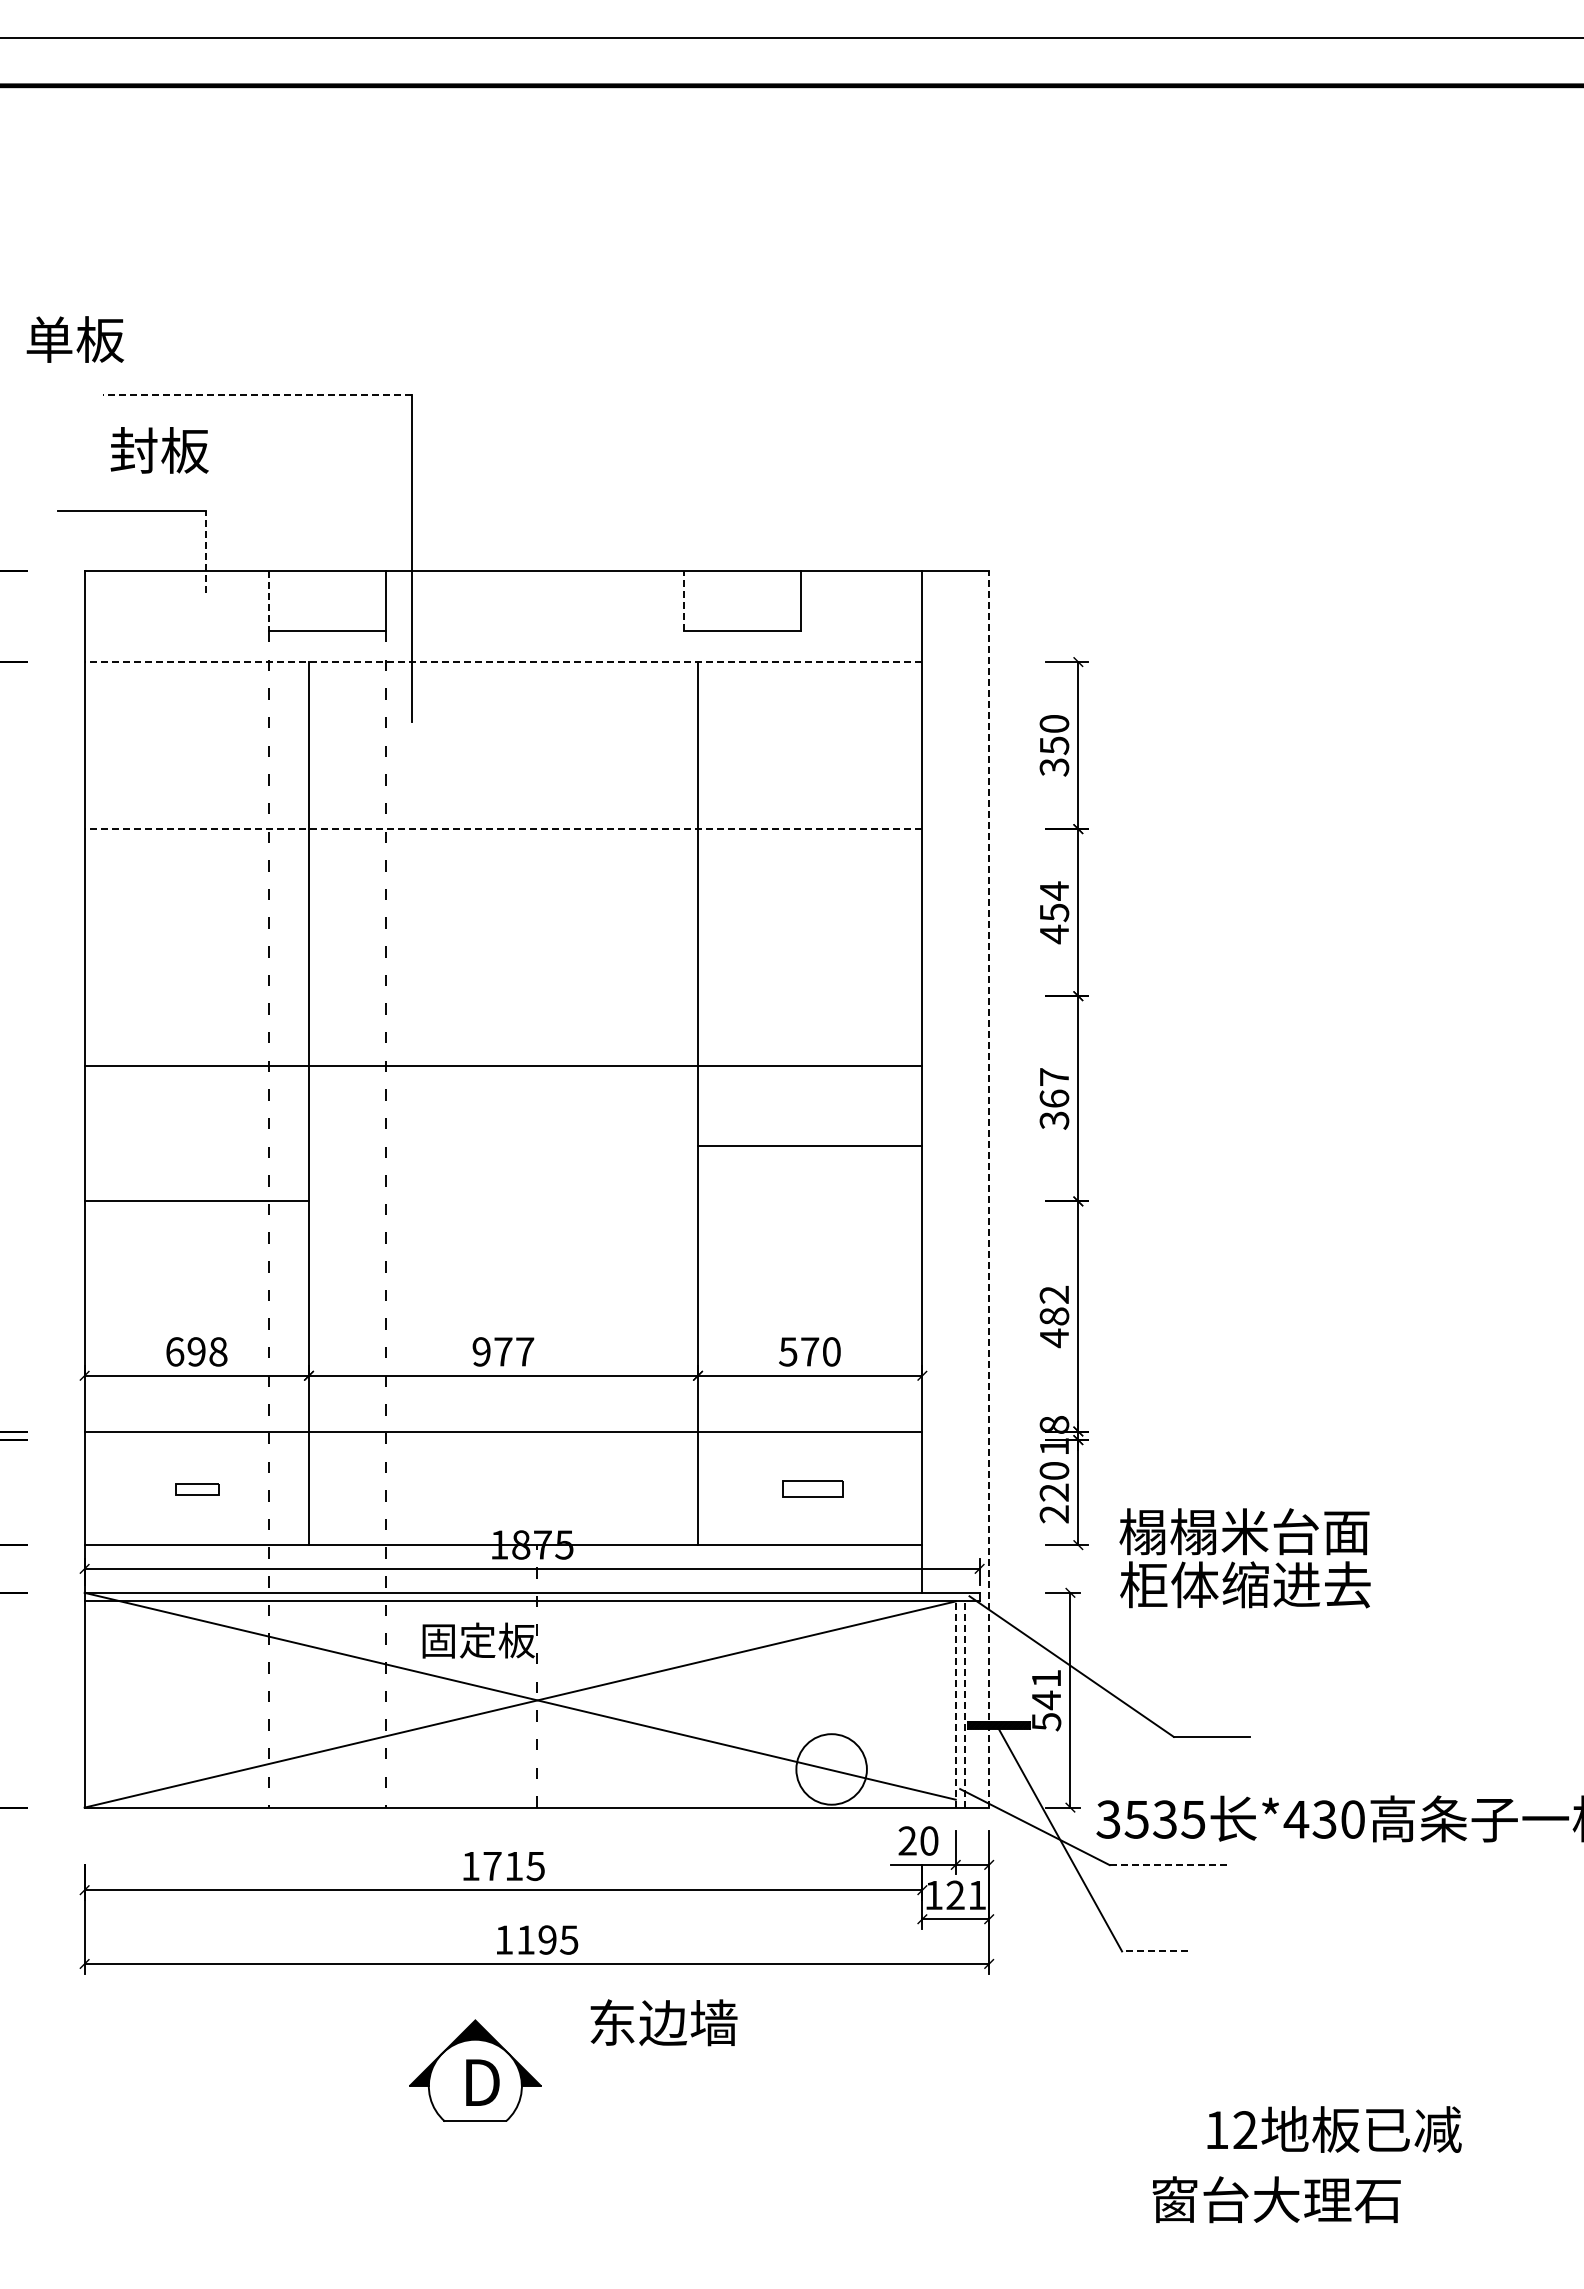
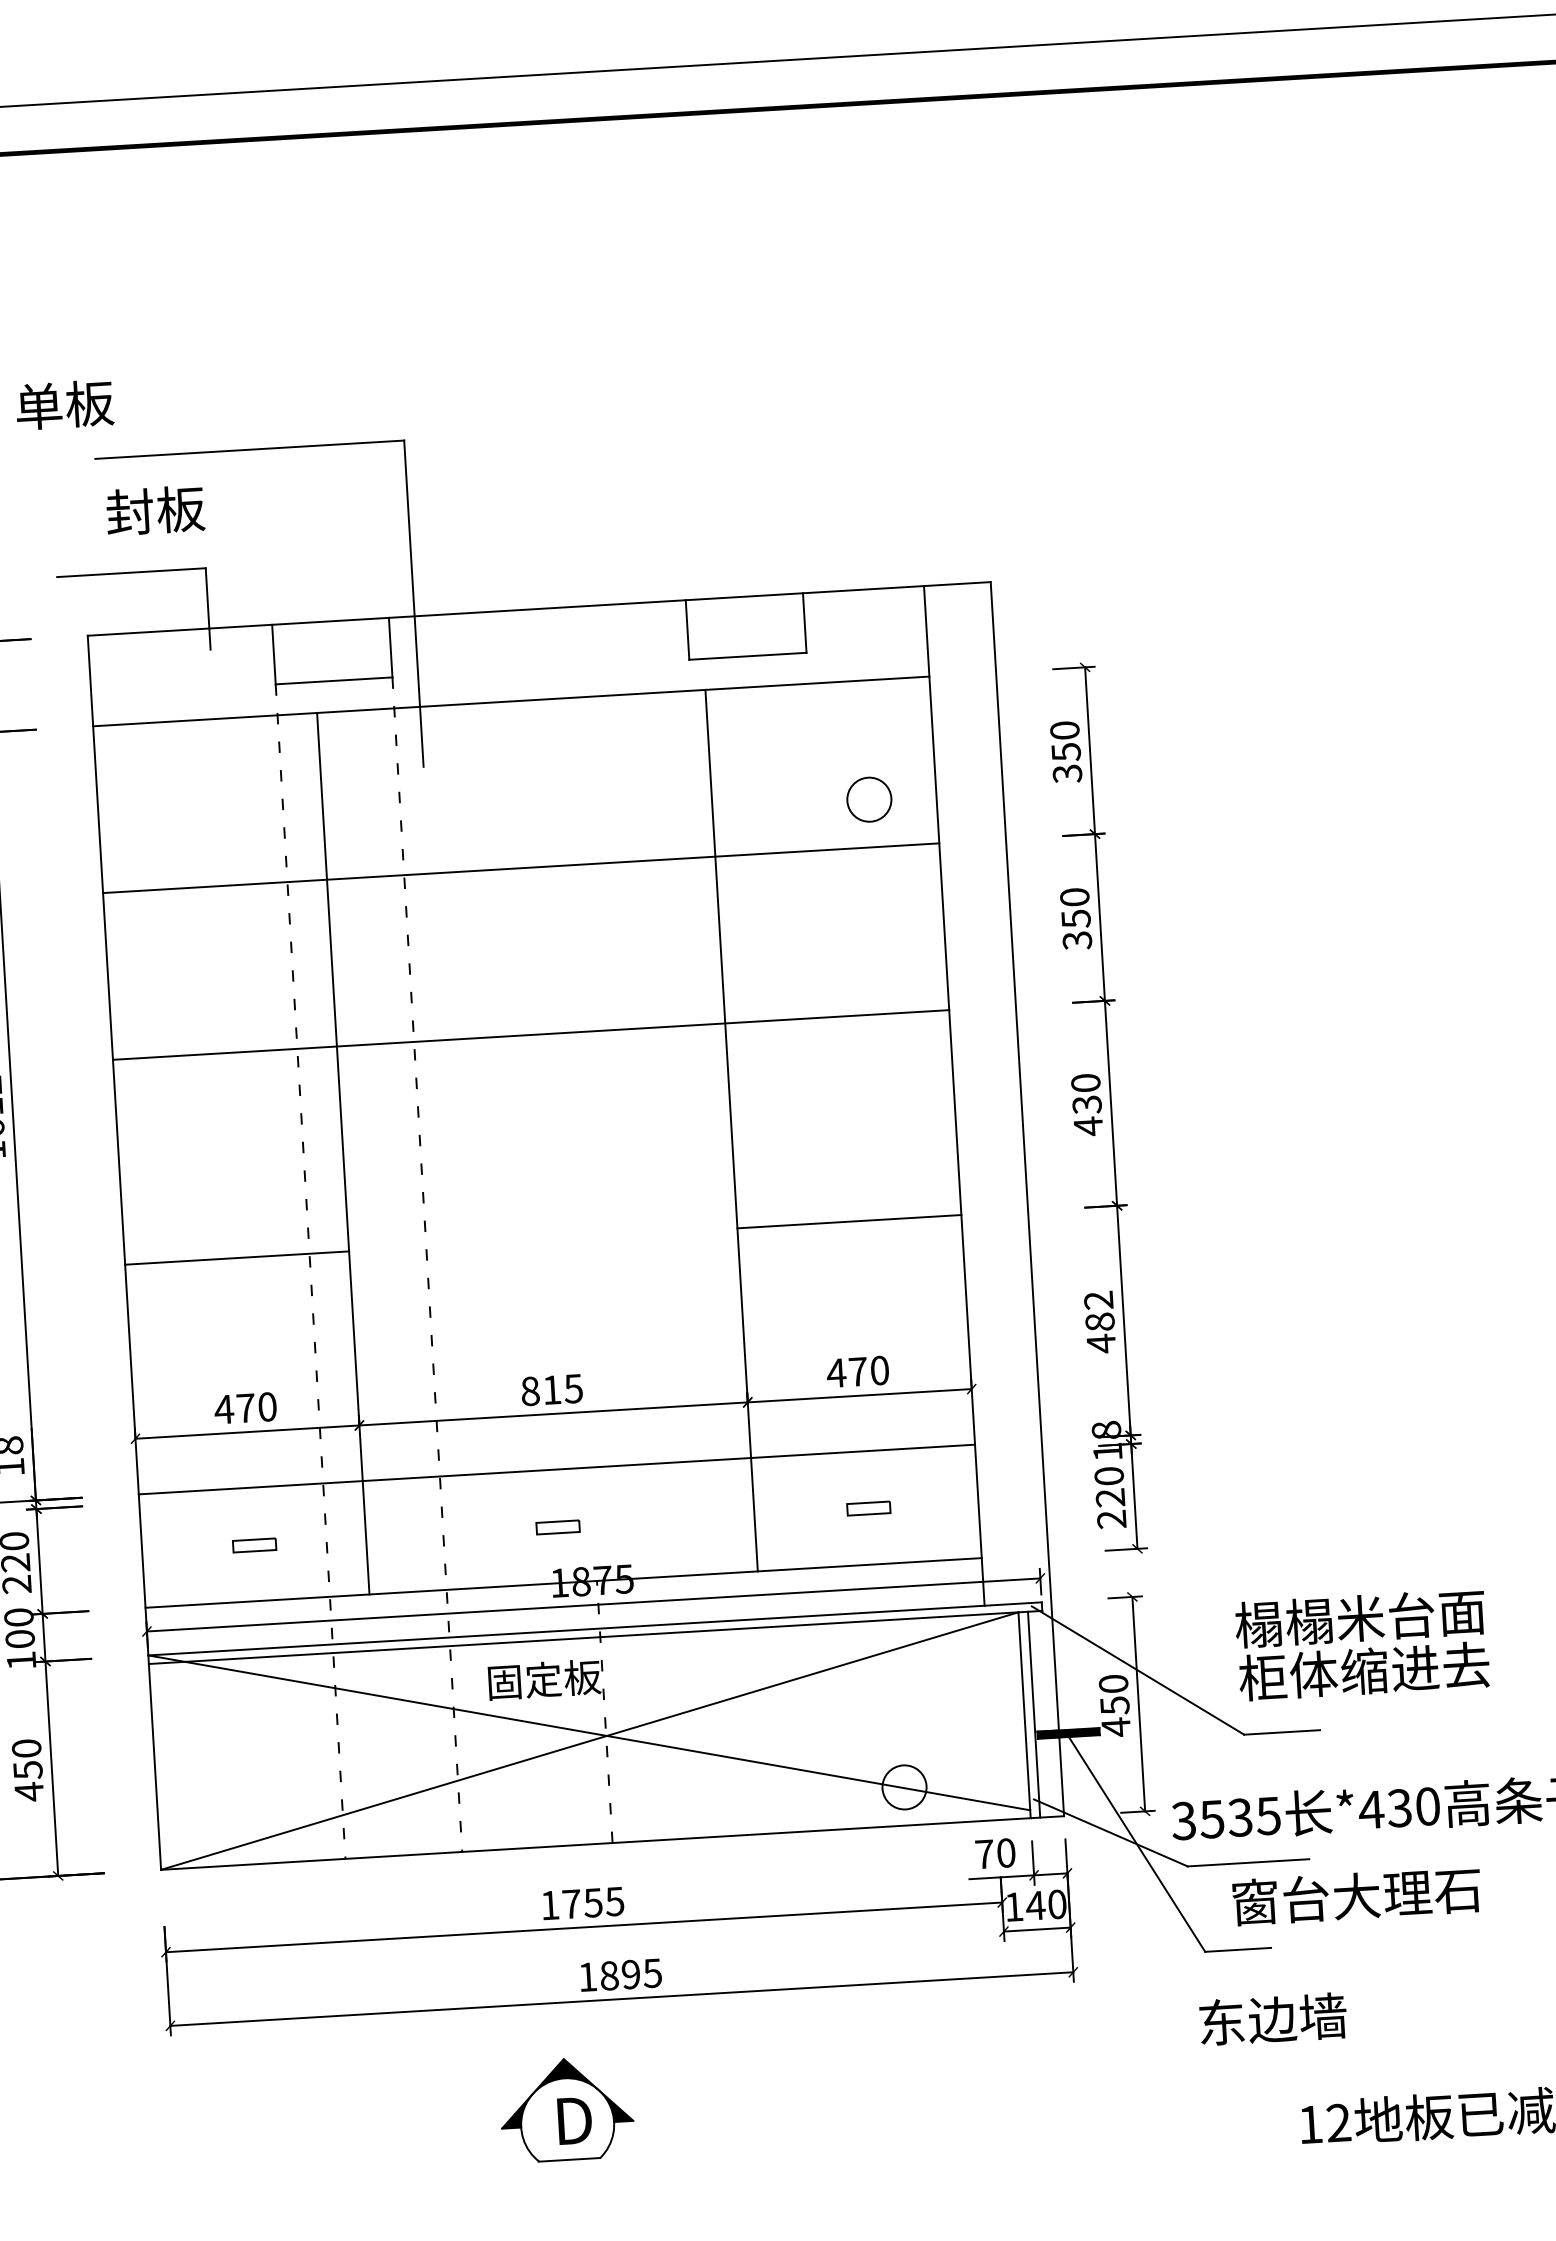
line: (257, 395) -> (249, 449), dashed -> solid
line: (206, 551) -> (208, 608), dashed -> solid
line: (269, 601) -> (274, 654), dashed -> solid
line: (683, 601) -> (687, 630), dashed -> solid
line: (503, 662) -> (511, 701), dashed -> solid
circle: (855, 781) -> (869, 799), added
line: (503, 829) -> (521, 868), dashed -> solid
text: (1054, 912) -> (1076, 918), 454 -> 350
line: (503, 1066) -> (531, 1035), moved
text: (1054, 1099) -> (1087, 1105), 367 -> 430
line: (810, 1146) -> (849, 1221), moved
line: (989, 1189) -> (1027, 1199), dashed -> solid
text: (196, 1351) -> (245, 1407), 698 -> 470
text: (503, 1351) -> (552, 1389), 977 -> 815
text: (788, 1351) -> (836, 1372), 570 -> 470
part: (812, 1488) -> (868, 1508), size x0.71
part: (501, 1489) -> (558, 1527), added
text: (1244, 1558) -> (1361, 1645), moved
text: (1046, 1700) -> (1114, 1705), 541 -> 450
line: (955, 1704) -> (1024, 1715), dashed -> solid
line: (965, 1704) -> (1034, 1714), dashed -> solid
circle: (831, 1769) -> (904, 1787), size x0.62
text: (907, 1840) -> (984, 1853), 20 -> 70
line: (1170, 1865) -> (1248, 1863), dashed -> solid
text: (513, 1866) -> (592, 1903), 1715 -> 1755
text: (965, 1895) -> (1045, 1905), 121 -> 140
text: (526, 1939) -> (609, 1975), 1195 -> 1895
line: (1155, 1951) -> (1238, 1949), dashed -> solid
text: (663, 2022) -> (1272, 2019), moved
text: (1276, 2199) -> (1356, 1895), moved

